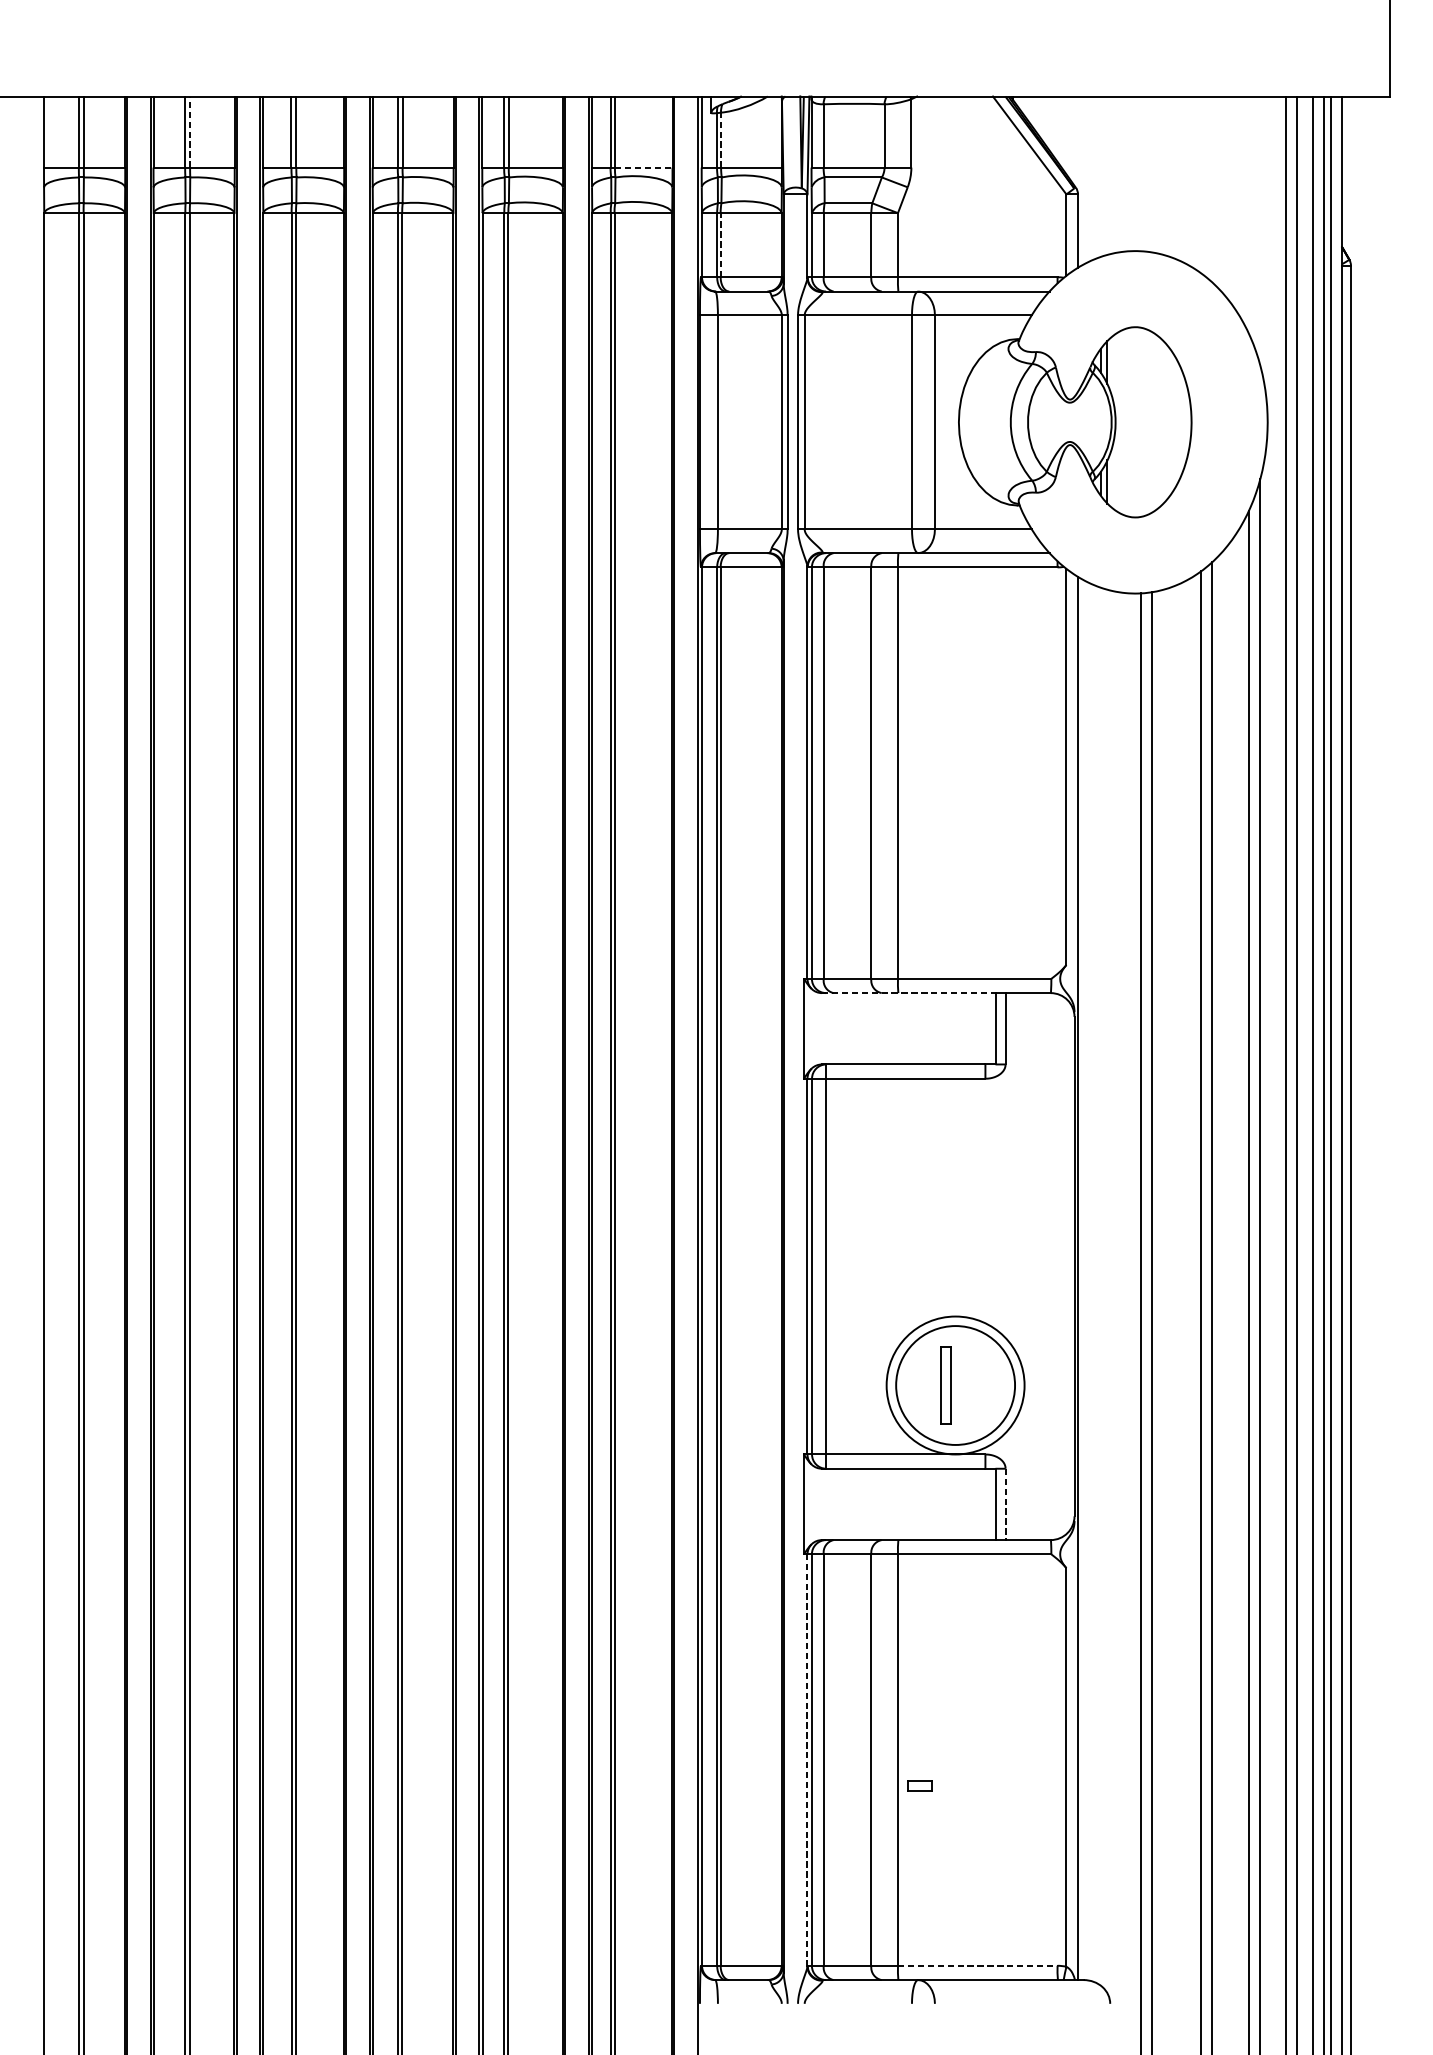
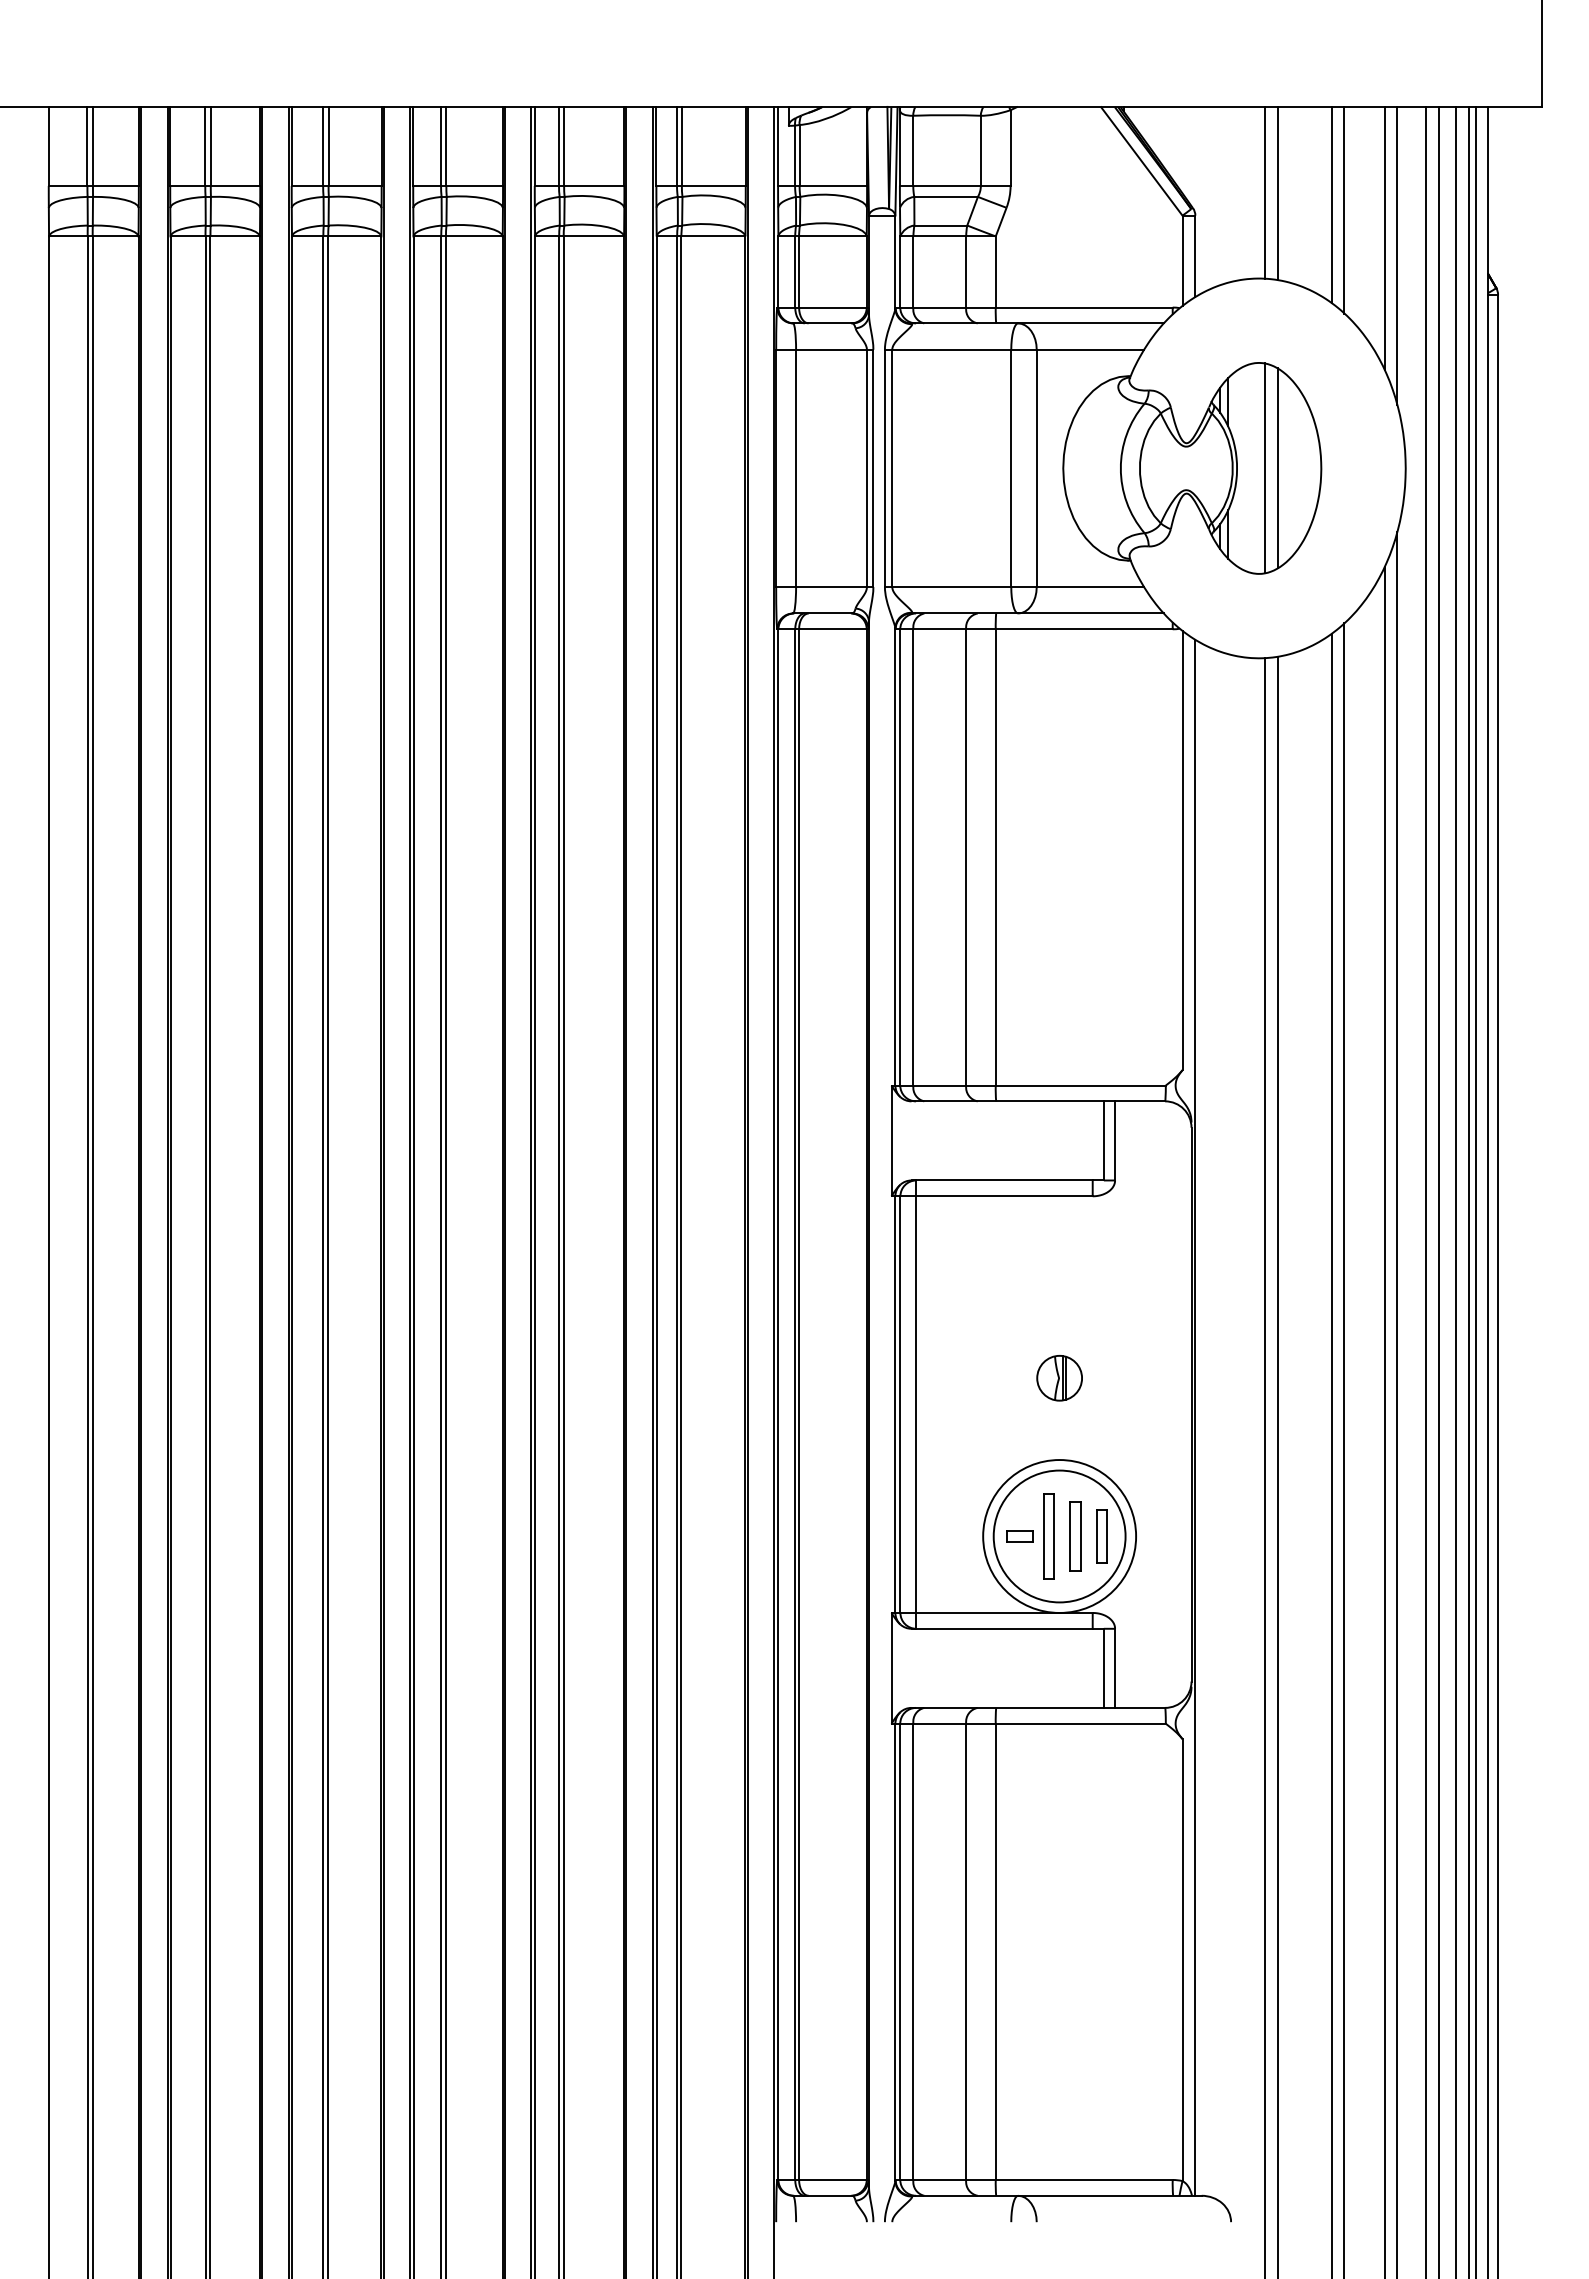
line: (189, 132) -> (210, 146), dashed -> solid
line: (721, 140) -> (799, 155), dashed -> solid
line: (643, 167) -> (713, 185), dashed -> solid
line: (1140, 173) -> (1264, 192), added
line: (1152, 174) -> (1277, 193), added
line: (1200, 185) -> (1331, 205), added
line: (1212, 189) -> (1344, 210), added
line: (1248, 214) -> (1384, 238), added
line: (1260, 231) -> (1397, 256), added
line: (721, 245) -> (799, 272), dashed -> solid
line: (1140, 422) -> (1264, 468), added
line: (1152, 422) -> (1277, 468), added
line: (909, 993) -> (1008, 1101), dashed -> solid
part: (955, 1243) -> (1059, 1378), added
part: (969, 1385) -> (1075, 1536), added
part: (993, 1385) -> (1101, 1536), added
line: (1005, 1504) -> (1115, 1668), dashed -> solid
line: (807, 1760) -> (895, 1952), dashed -> solid
part: (919, 1785) -> (1019, 1536), moved
line: (978, 1965) -> (1084, 2179), dashed -> solid

